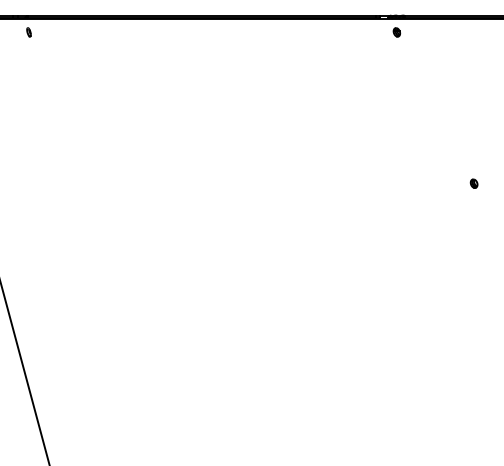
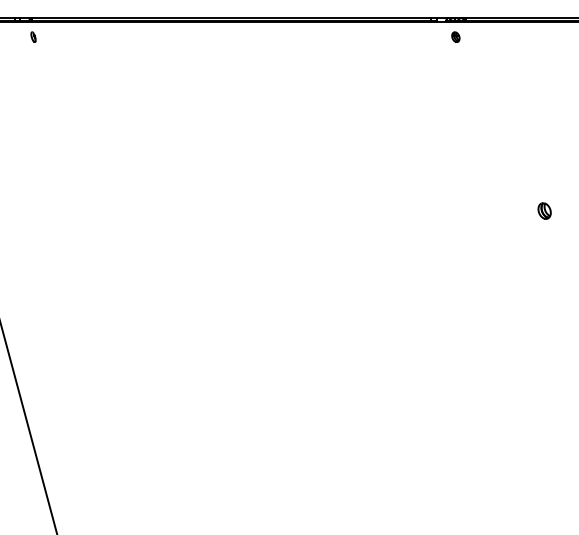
part: (473, 183) -> (543, 210), size x1.6

